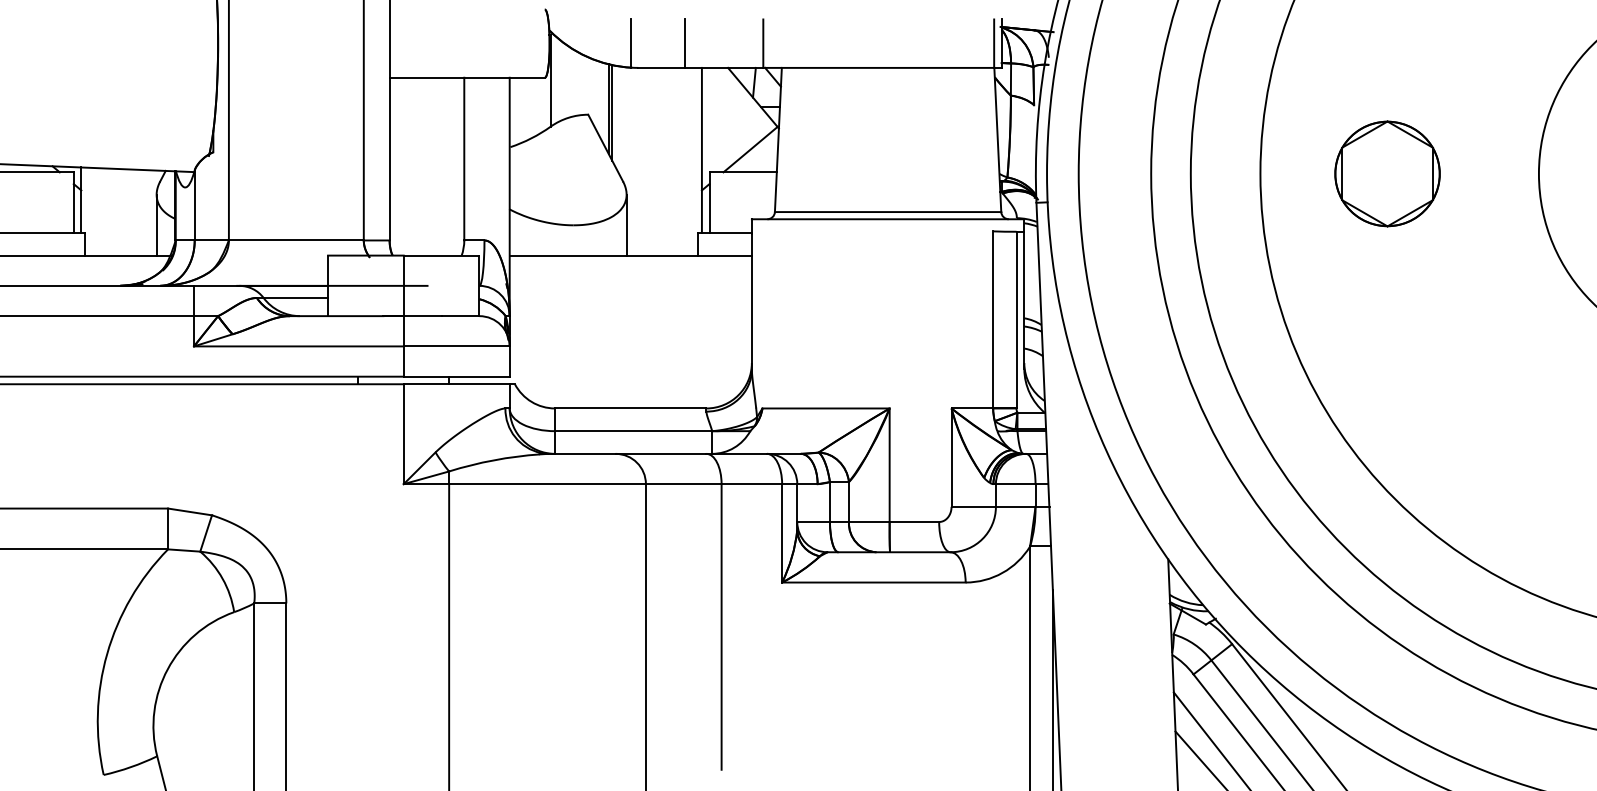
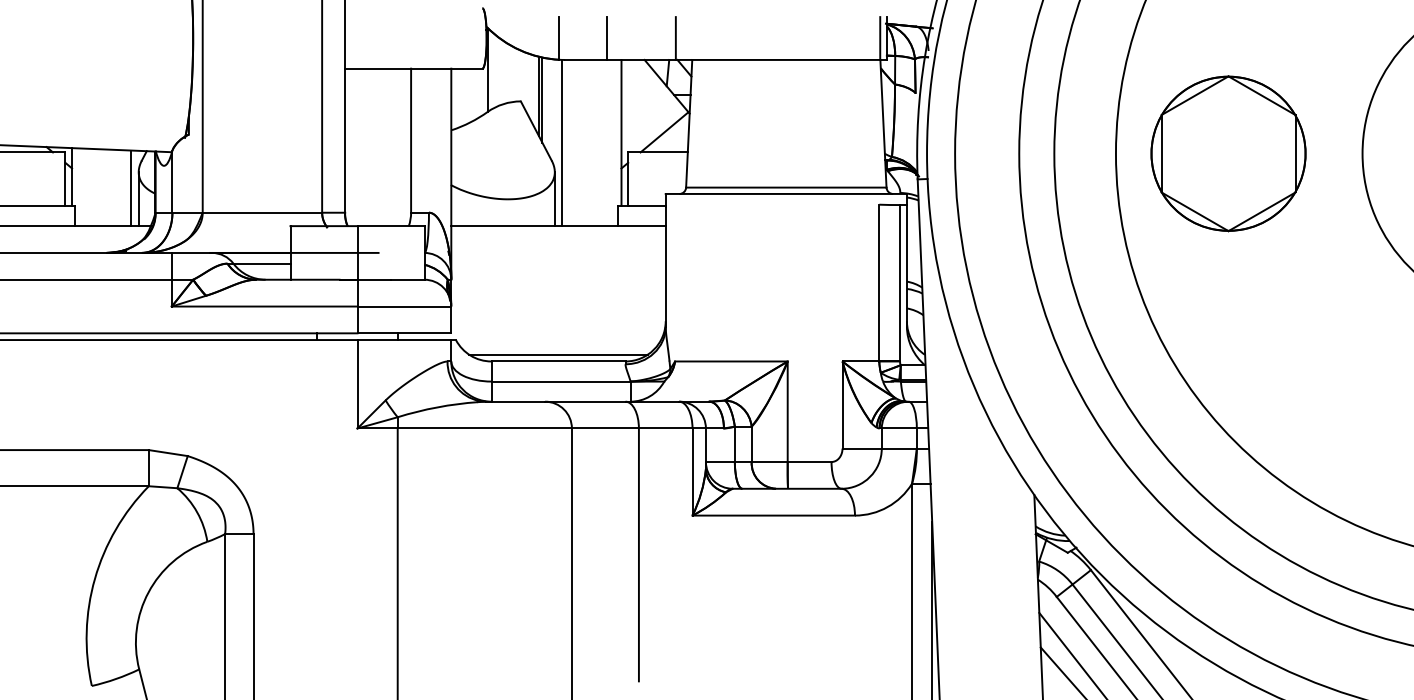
line: (635, 161) -> (562, 142), added
part: (1387, 173) -> (1228, 153), size x1.67
line: (148, 213) -> (131, 188), added
line: (630, 400) -> (558, 354), added

